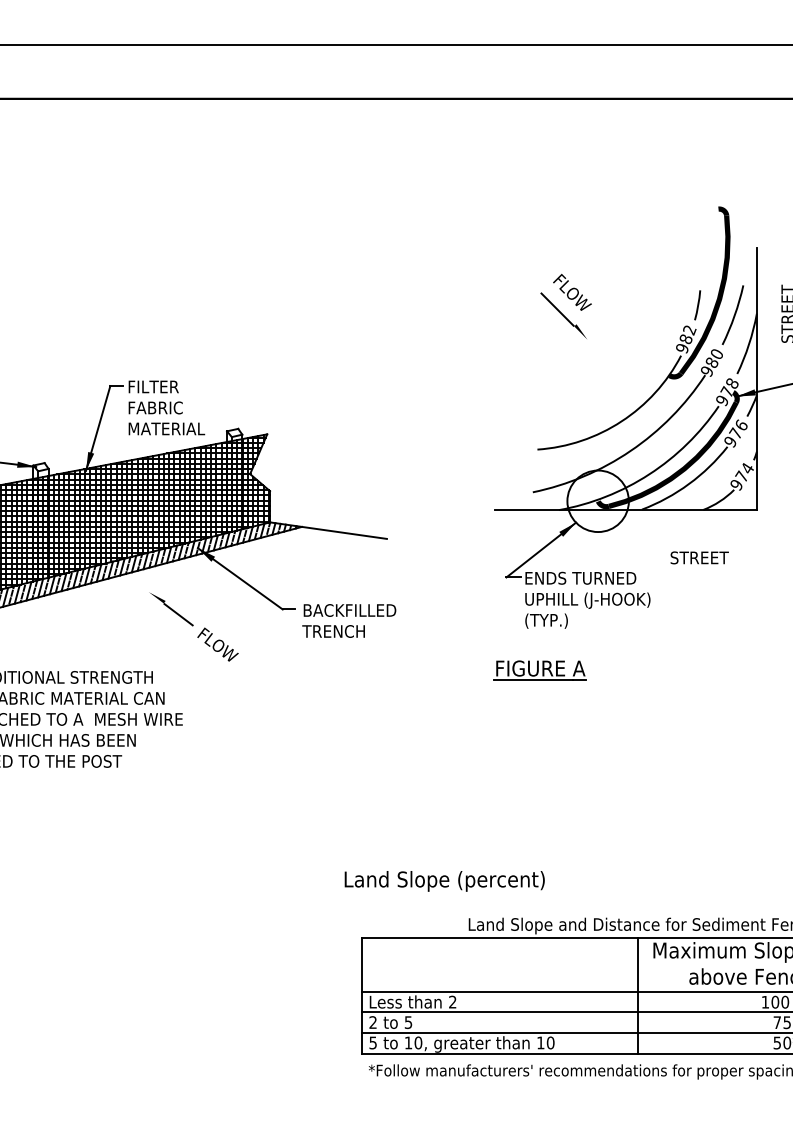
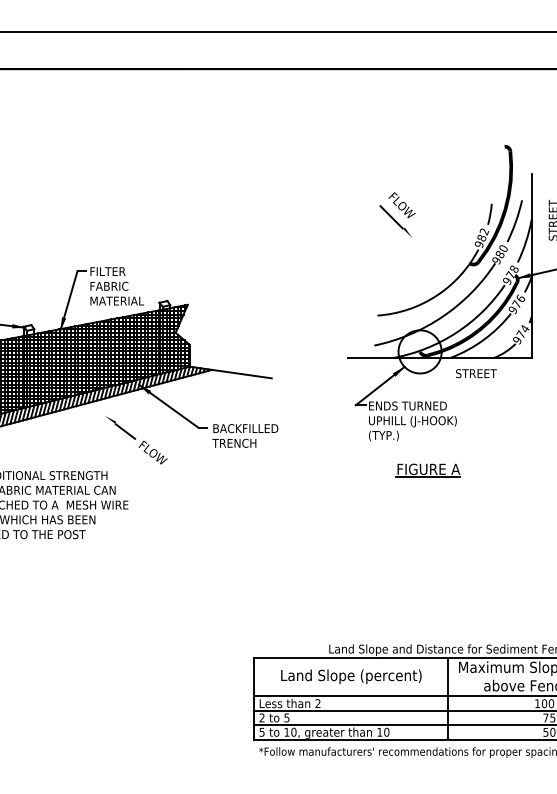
text: (699, 557) -> (476, 373), moved
part: (538, 670) -> (427, 470), moved
text: (444, 880) -> (351, 676), moved

